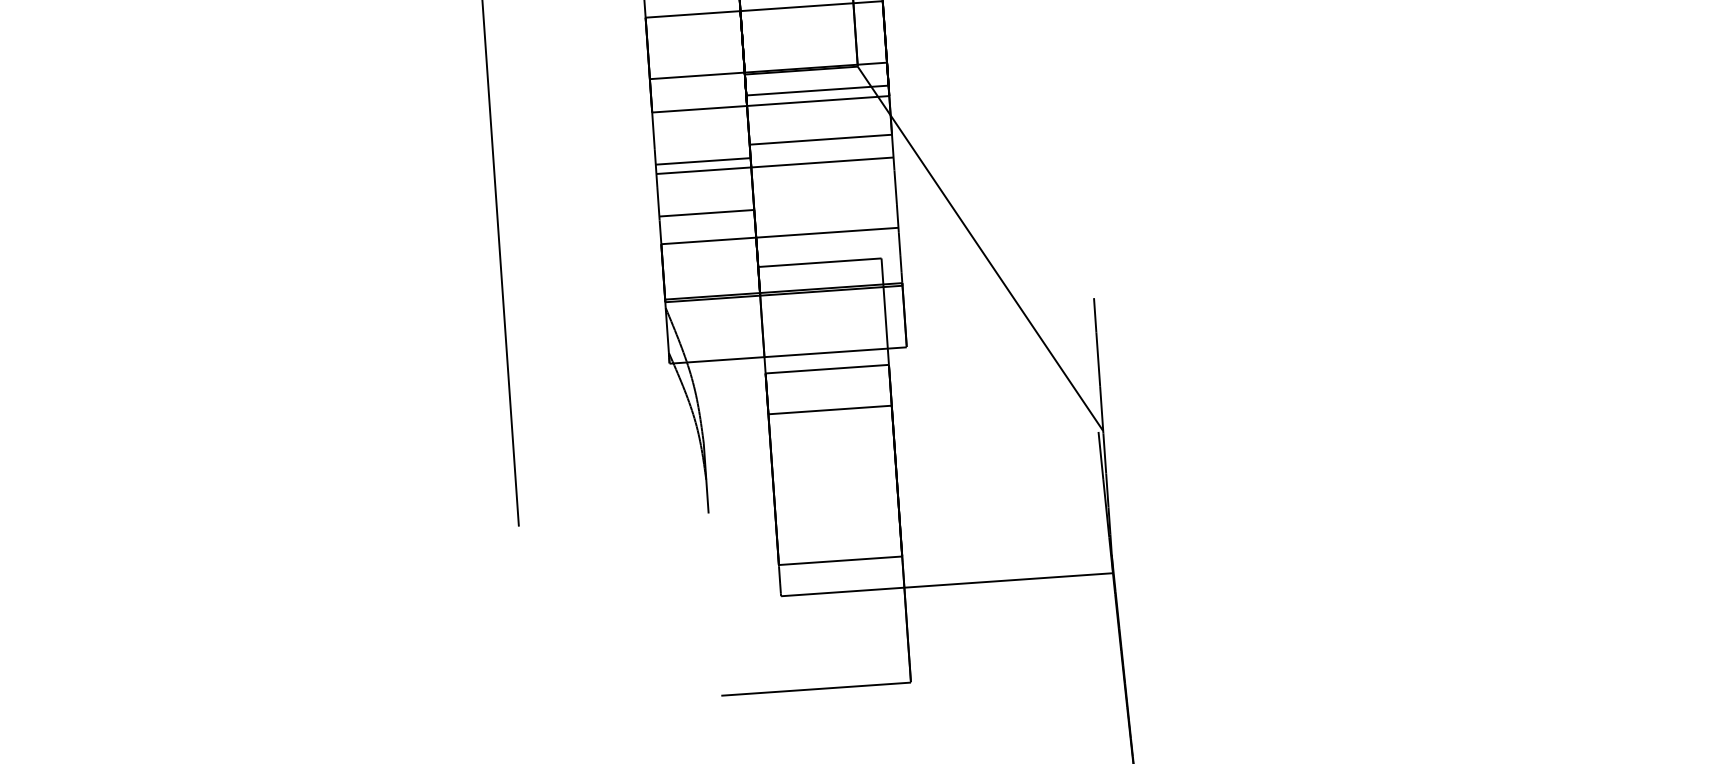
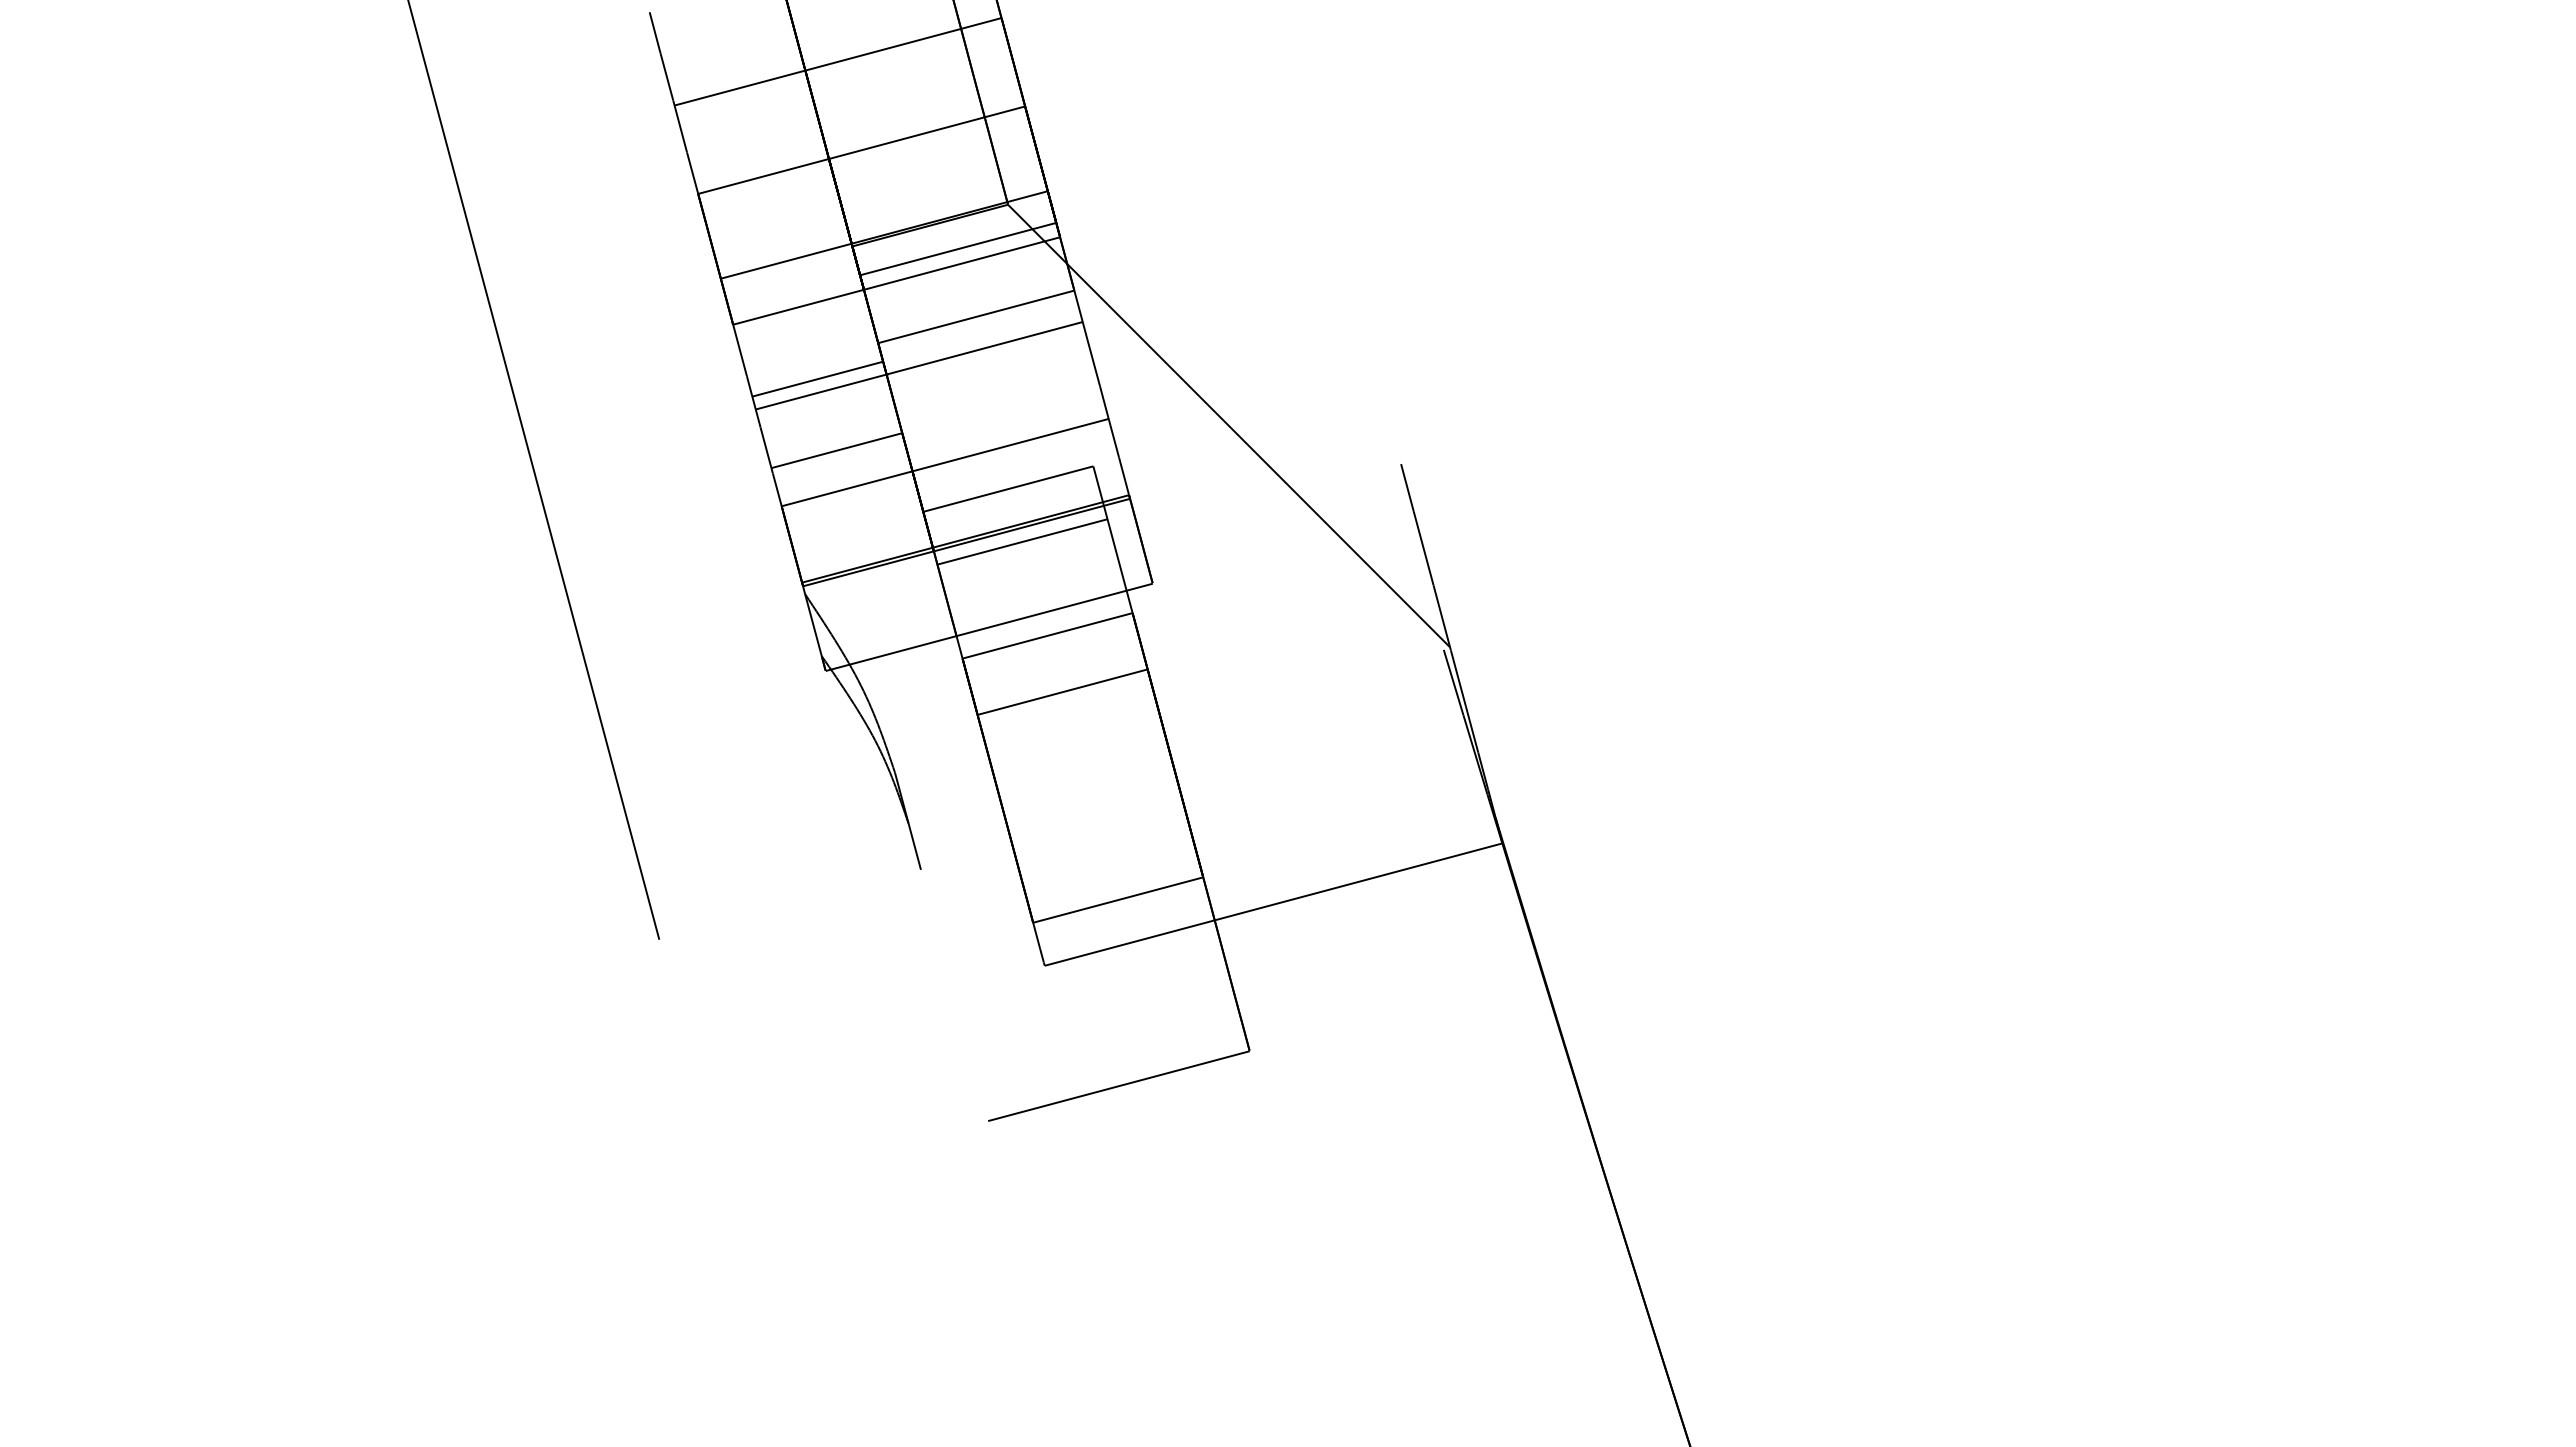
line: (822, 300) -> (1022, 541), added

